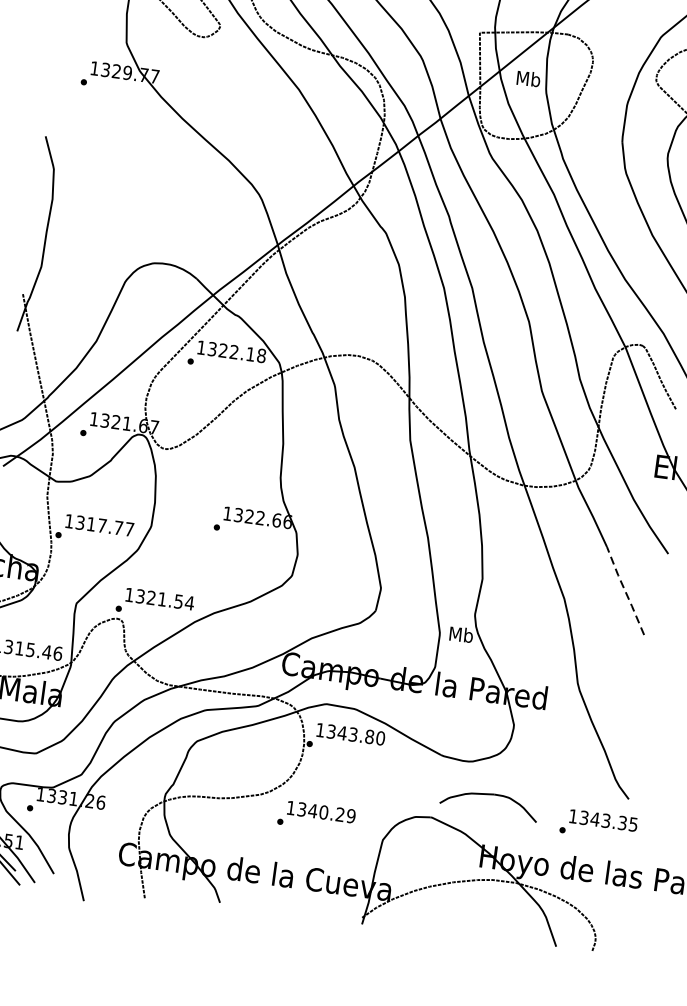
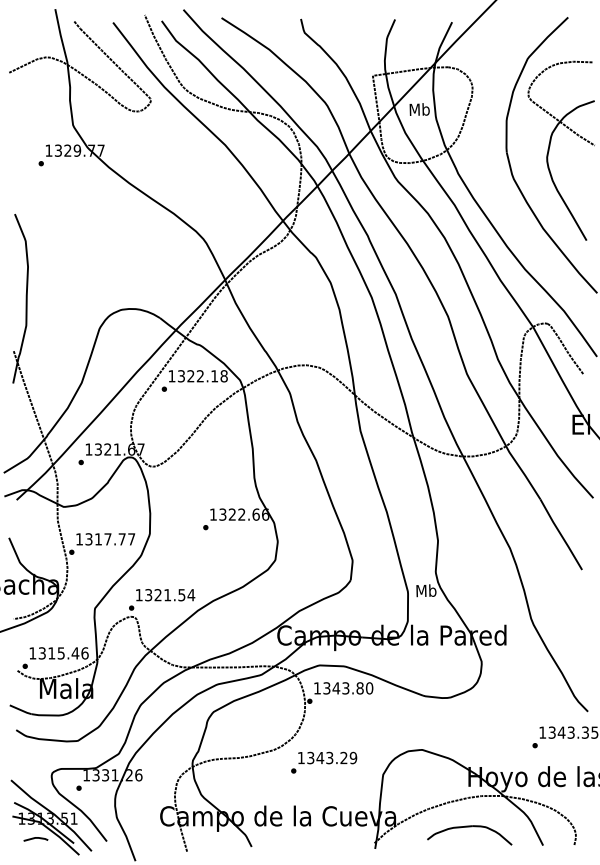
line: (624, 590) -> (560, 534), dashed -> solid
part: (490, 795) -> (469, 827), moved
text: (323, 811) -> (329, 757), 1340.29 -> 1343.29

